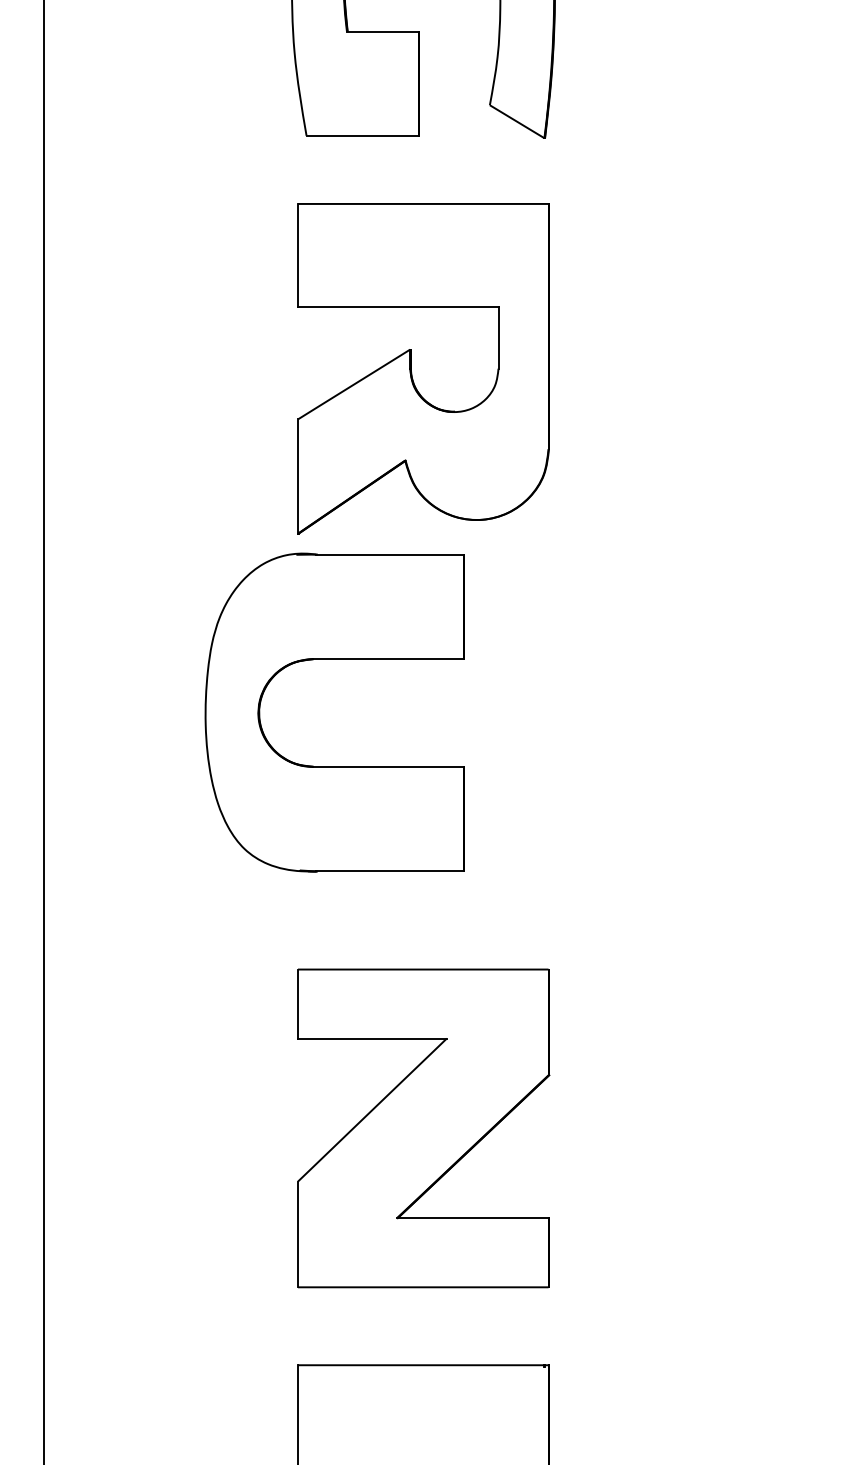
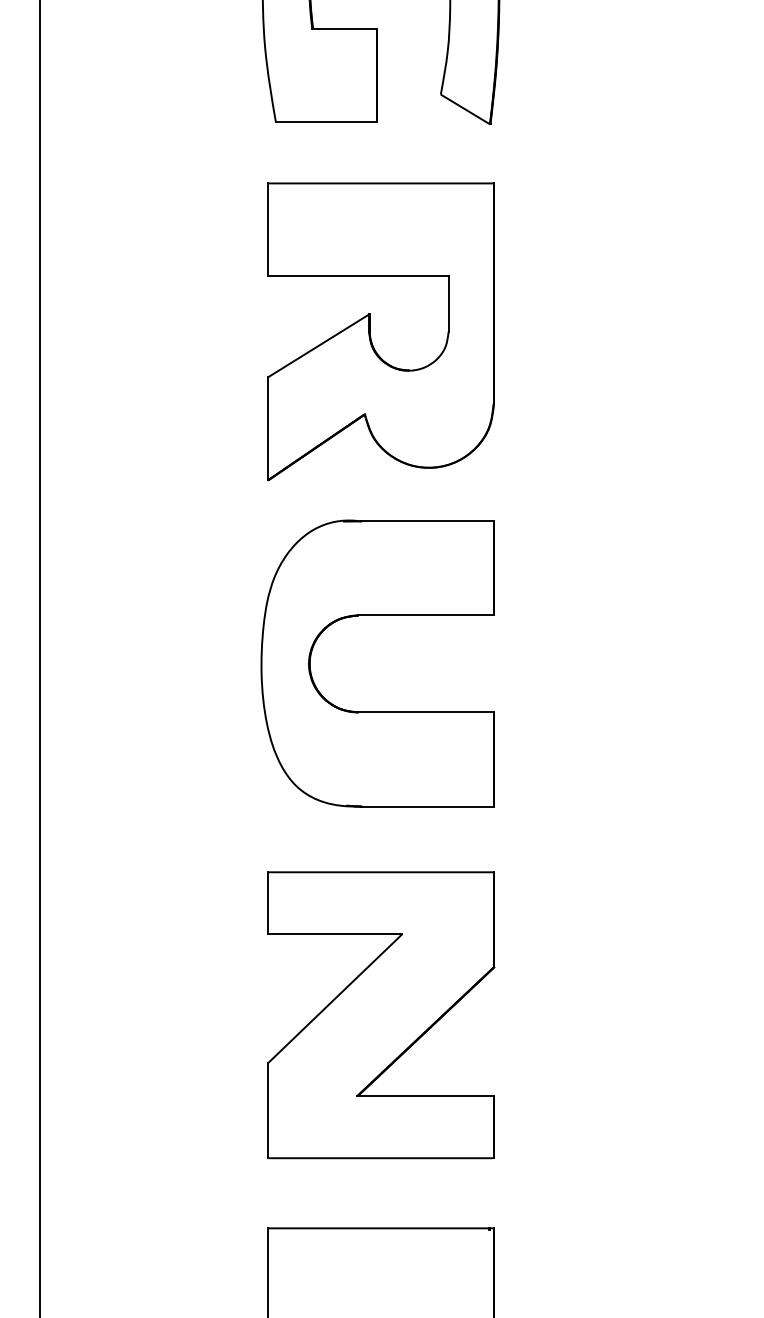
part: (334, 659) -> (377, 615), moved

